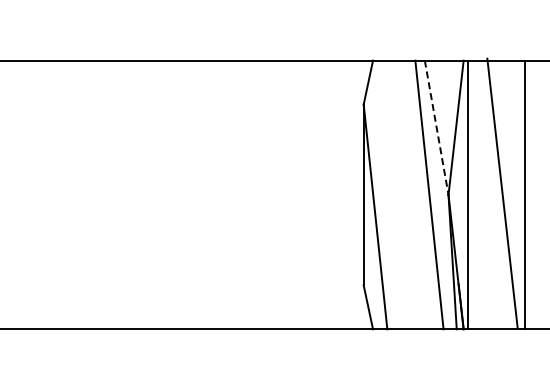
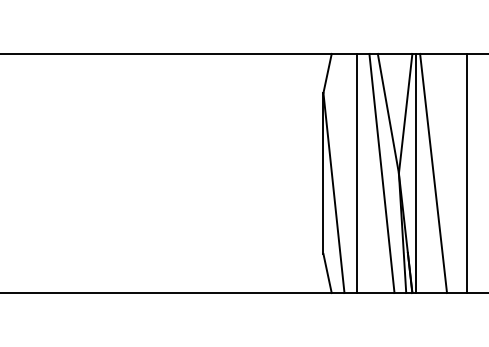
line: (436, 128) -> (388, 114), dashed -> solid
line: (502, 192) -> (433, 173), moved
line: (401, 194) -> (357, 173), added

